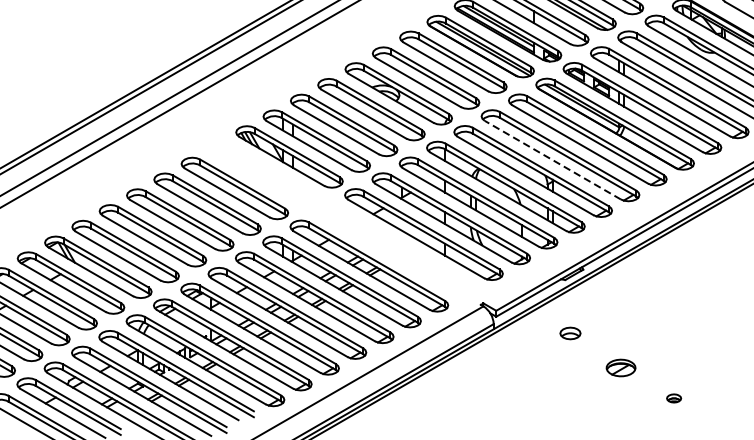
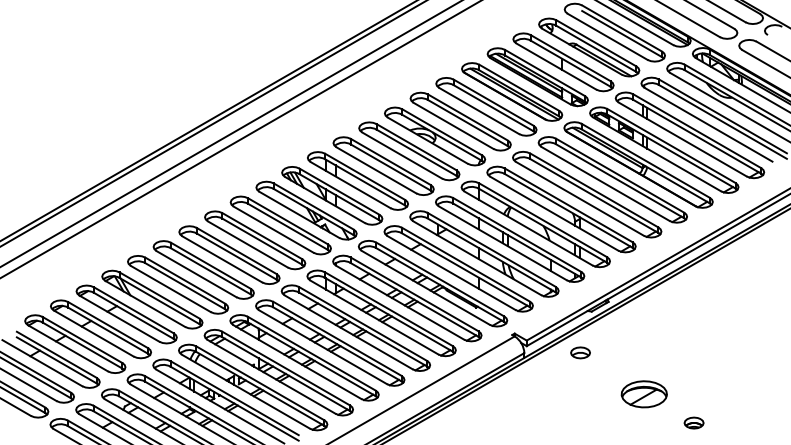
line: (552, 159) -> (579, 198), dashed -> solid
part: (341, 218) -> (381, 253), added
part: (570, 333) -> (580, 352), moved
part: (620, 368) -> (643, 394), size x1.67
part: (673, 397) -> (693, 422), size x1.43

